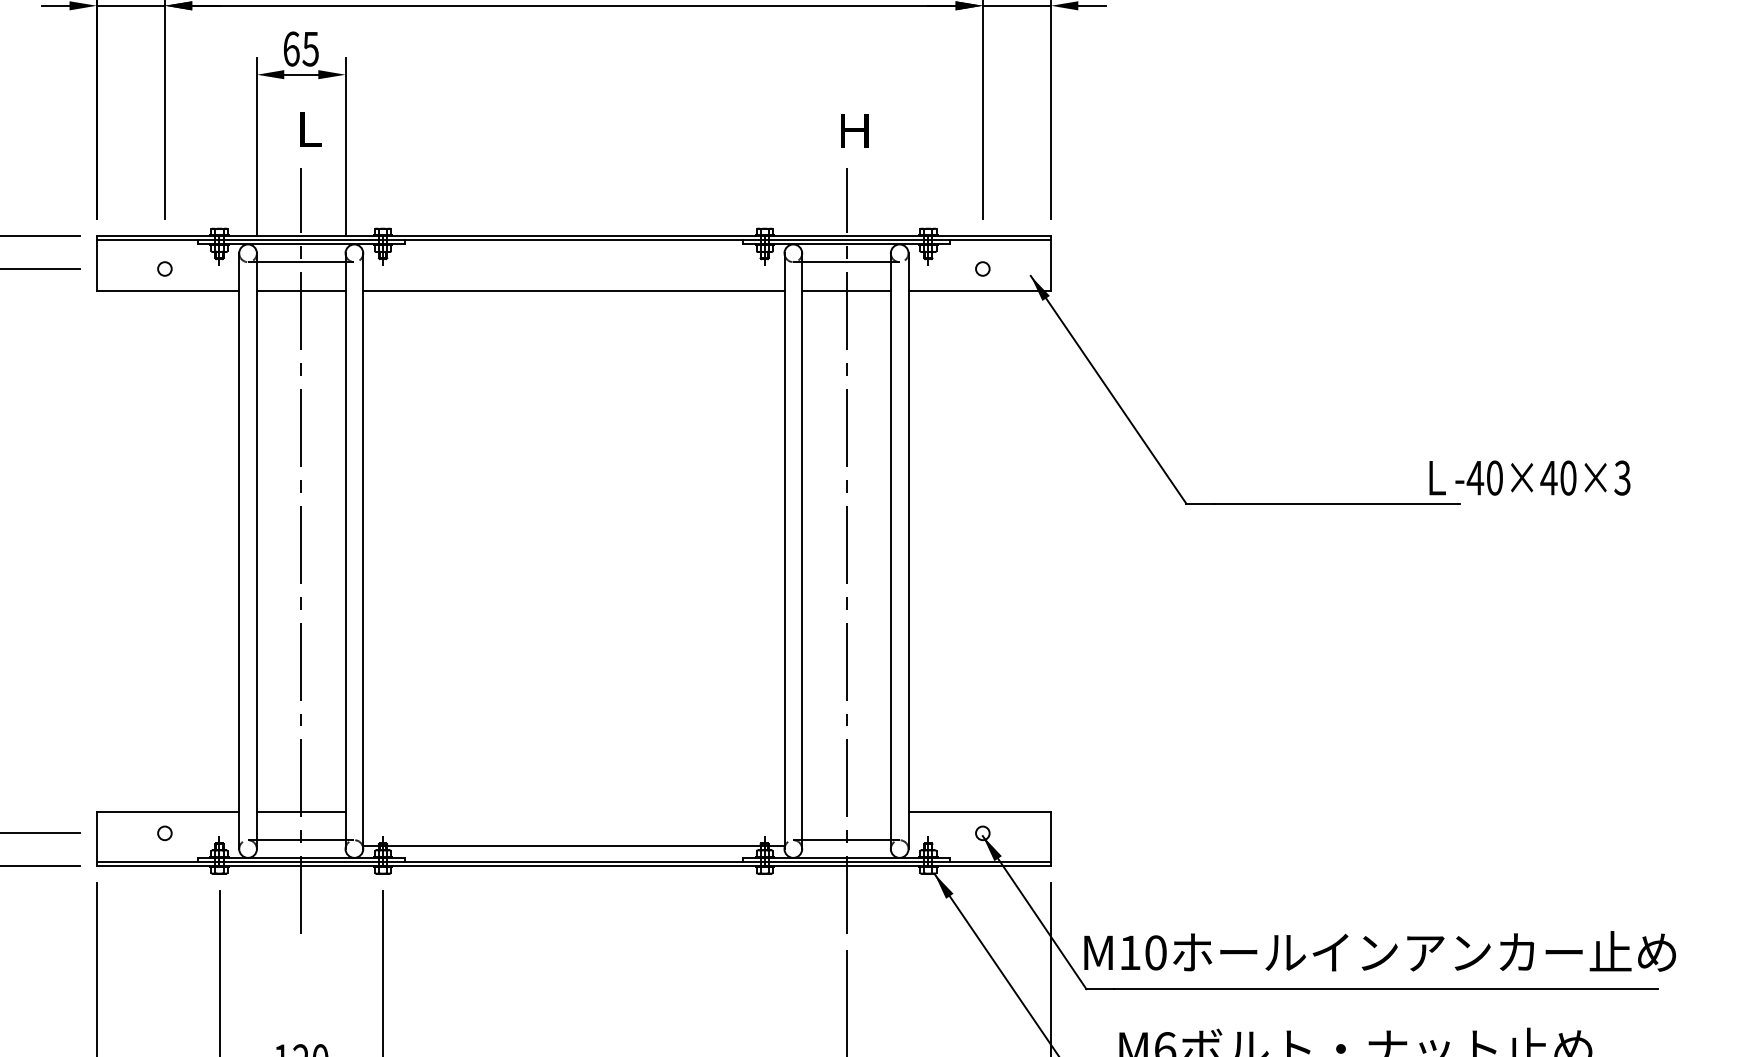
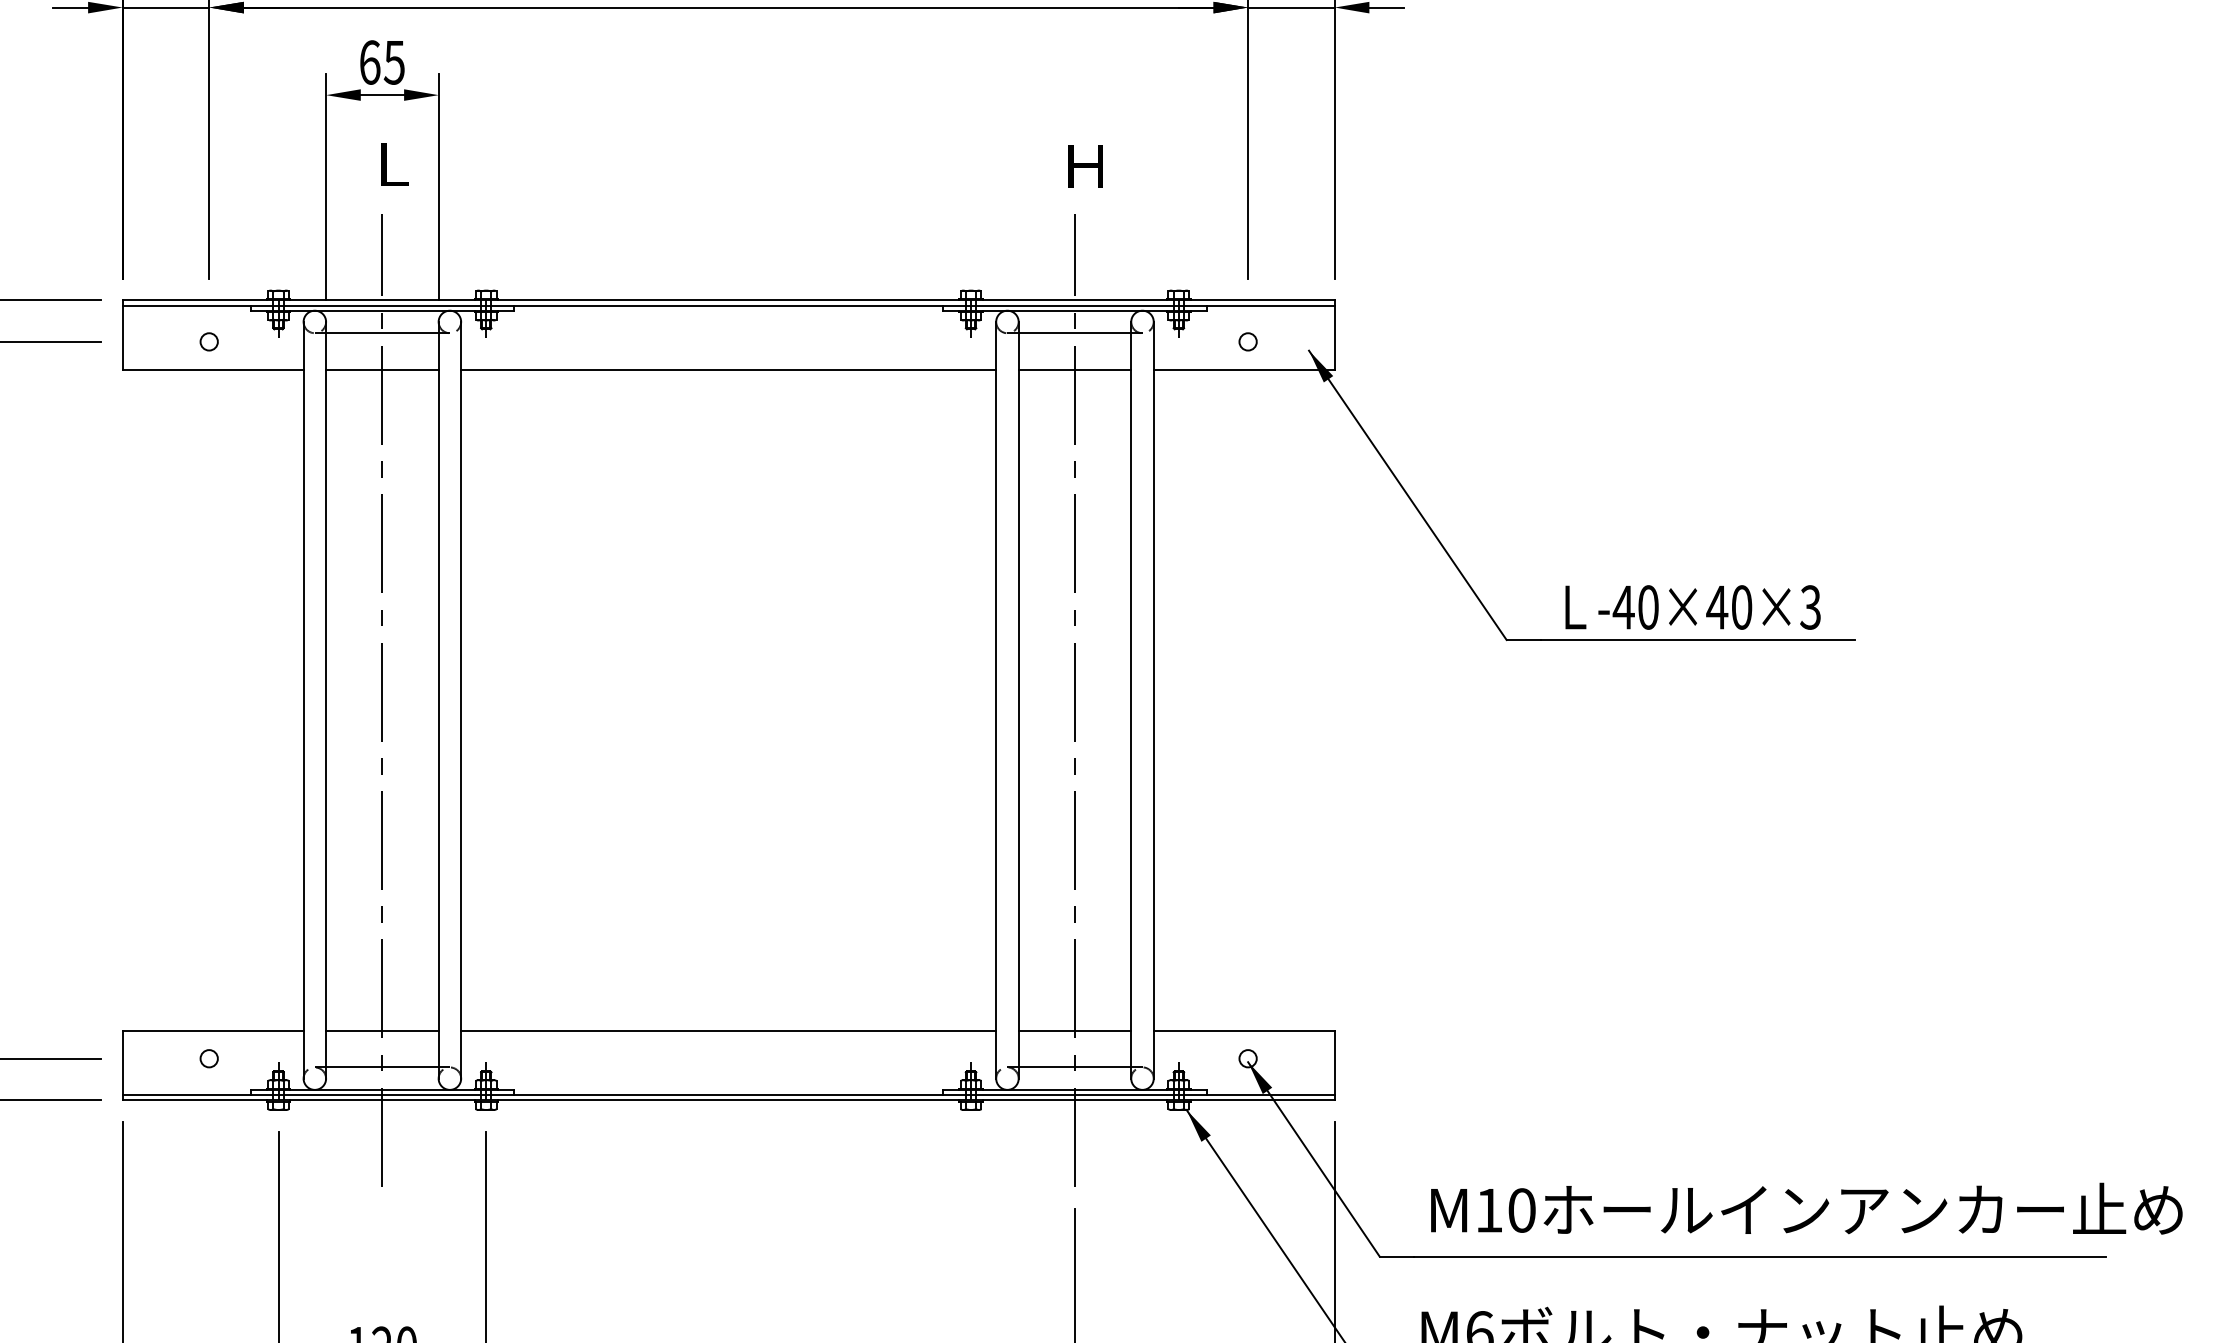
text: (1529, 478) -> (1692, 607), moved
line: (846, 811) -> (1074, 1031), added
line: (573, 846) -> (728, 1031), moved
text: (1379, 951) -> (1806, 1208), moved

